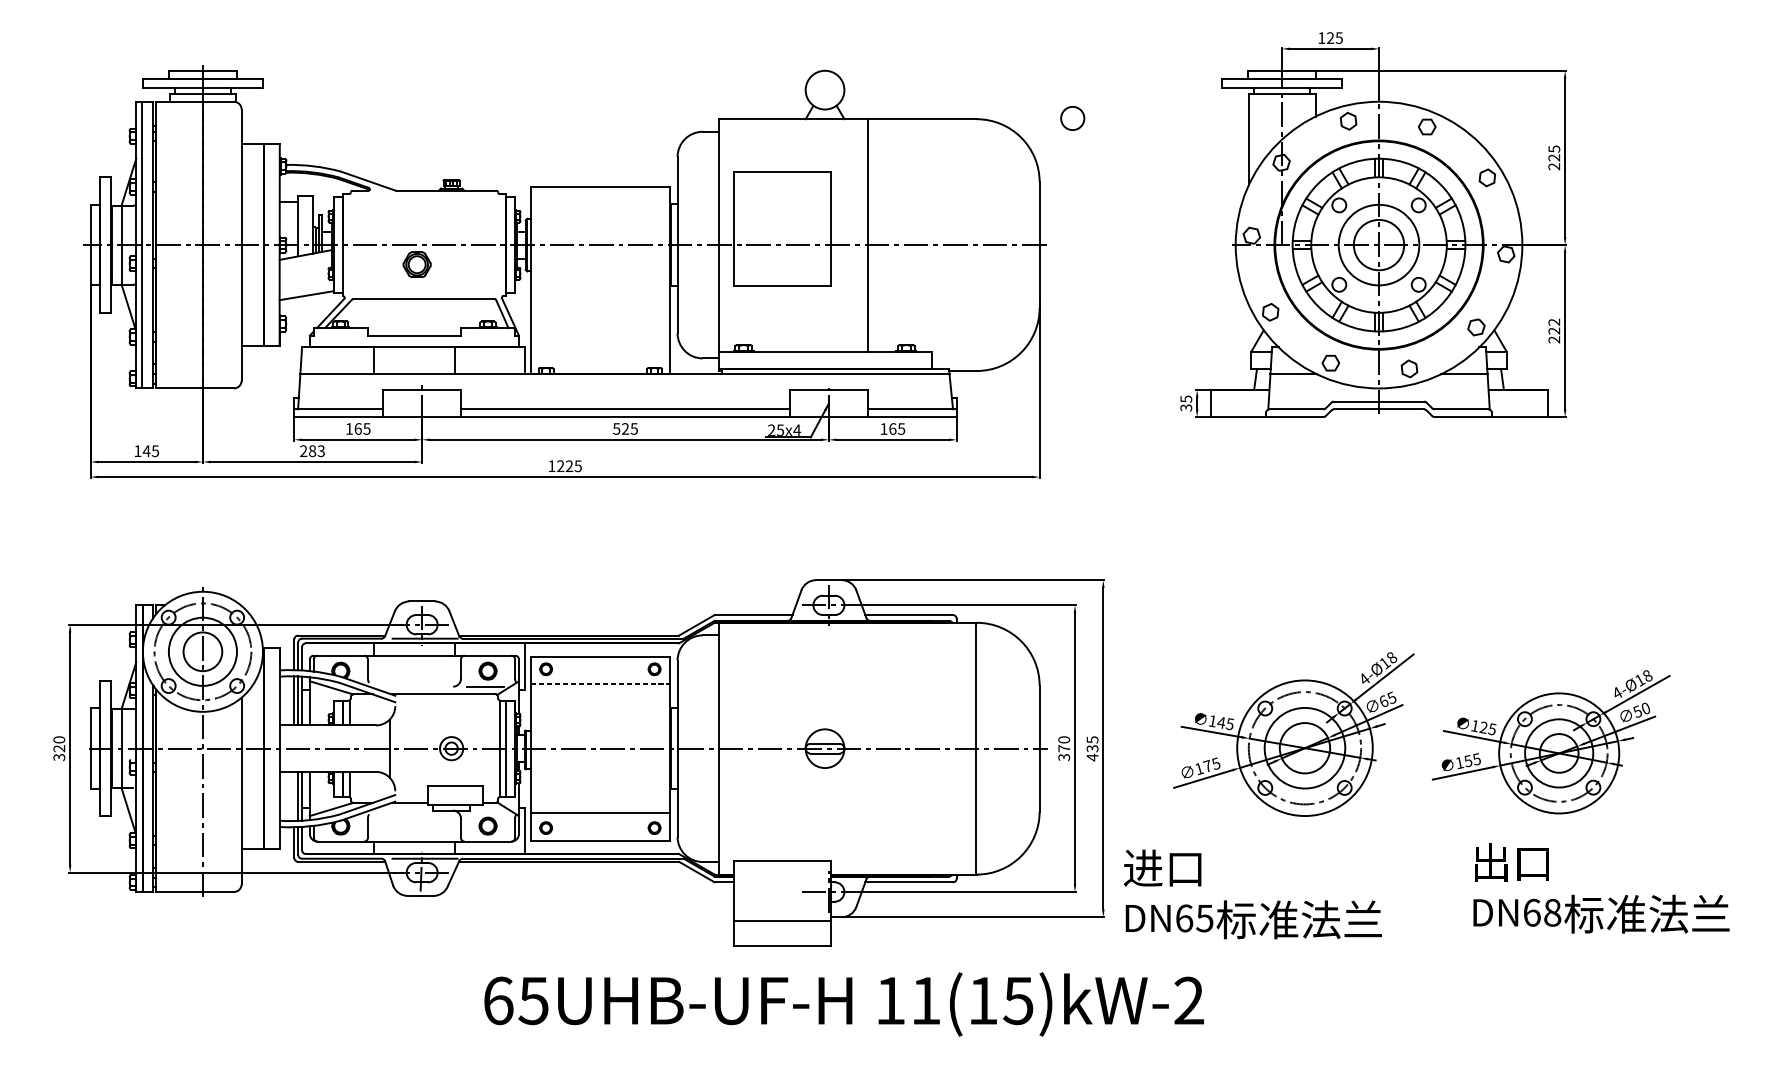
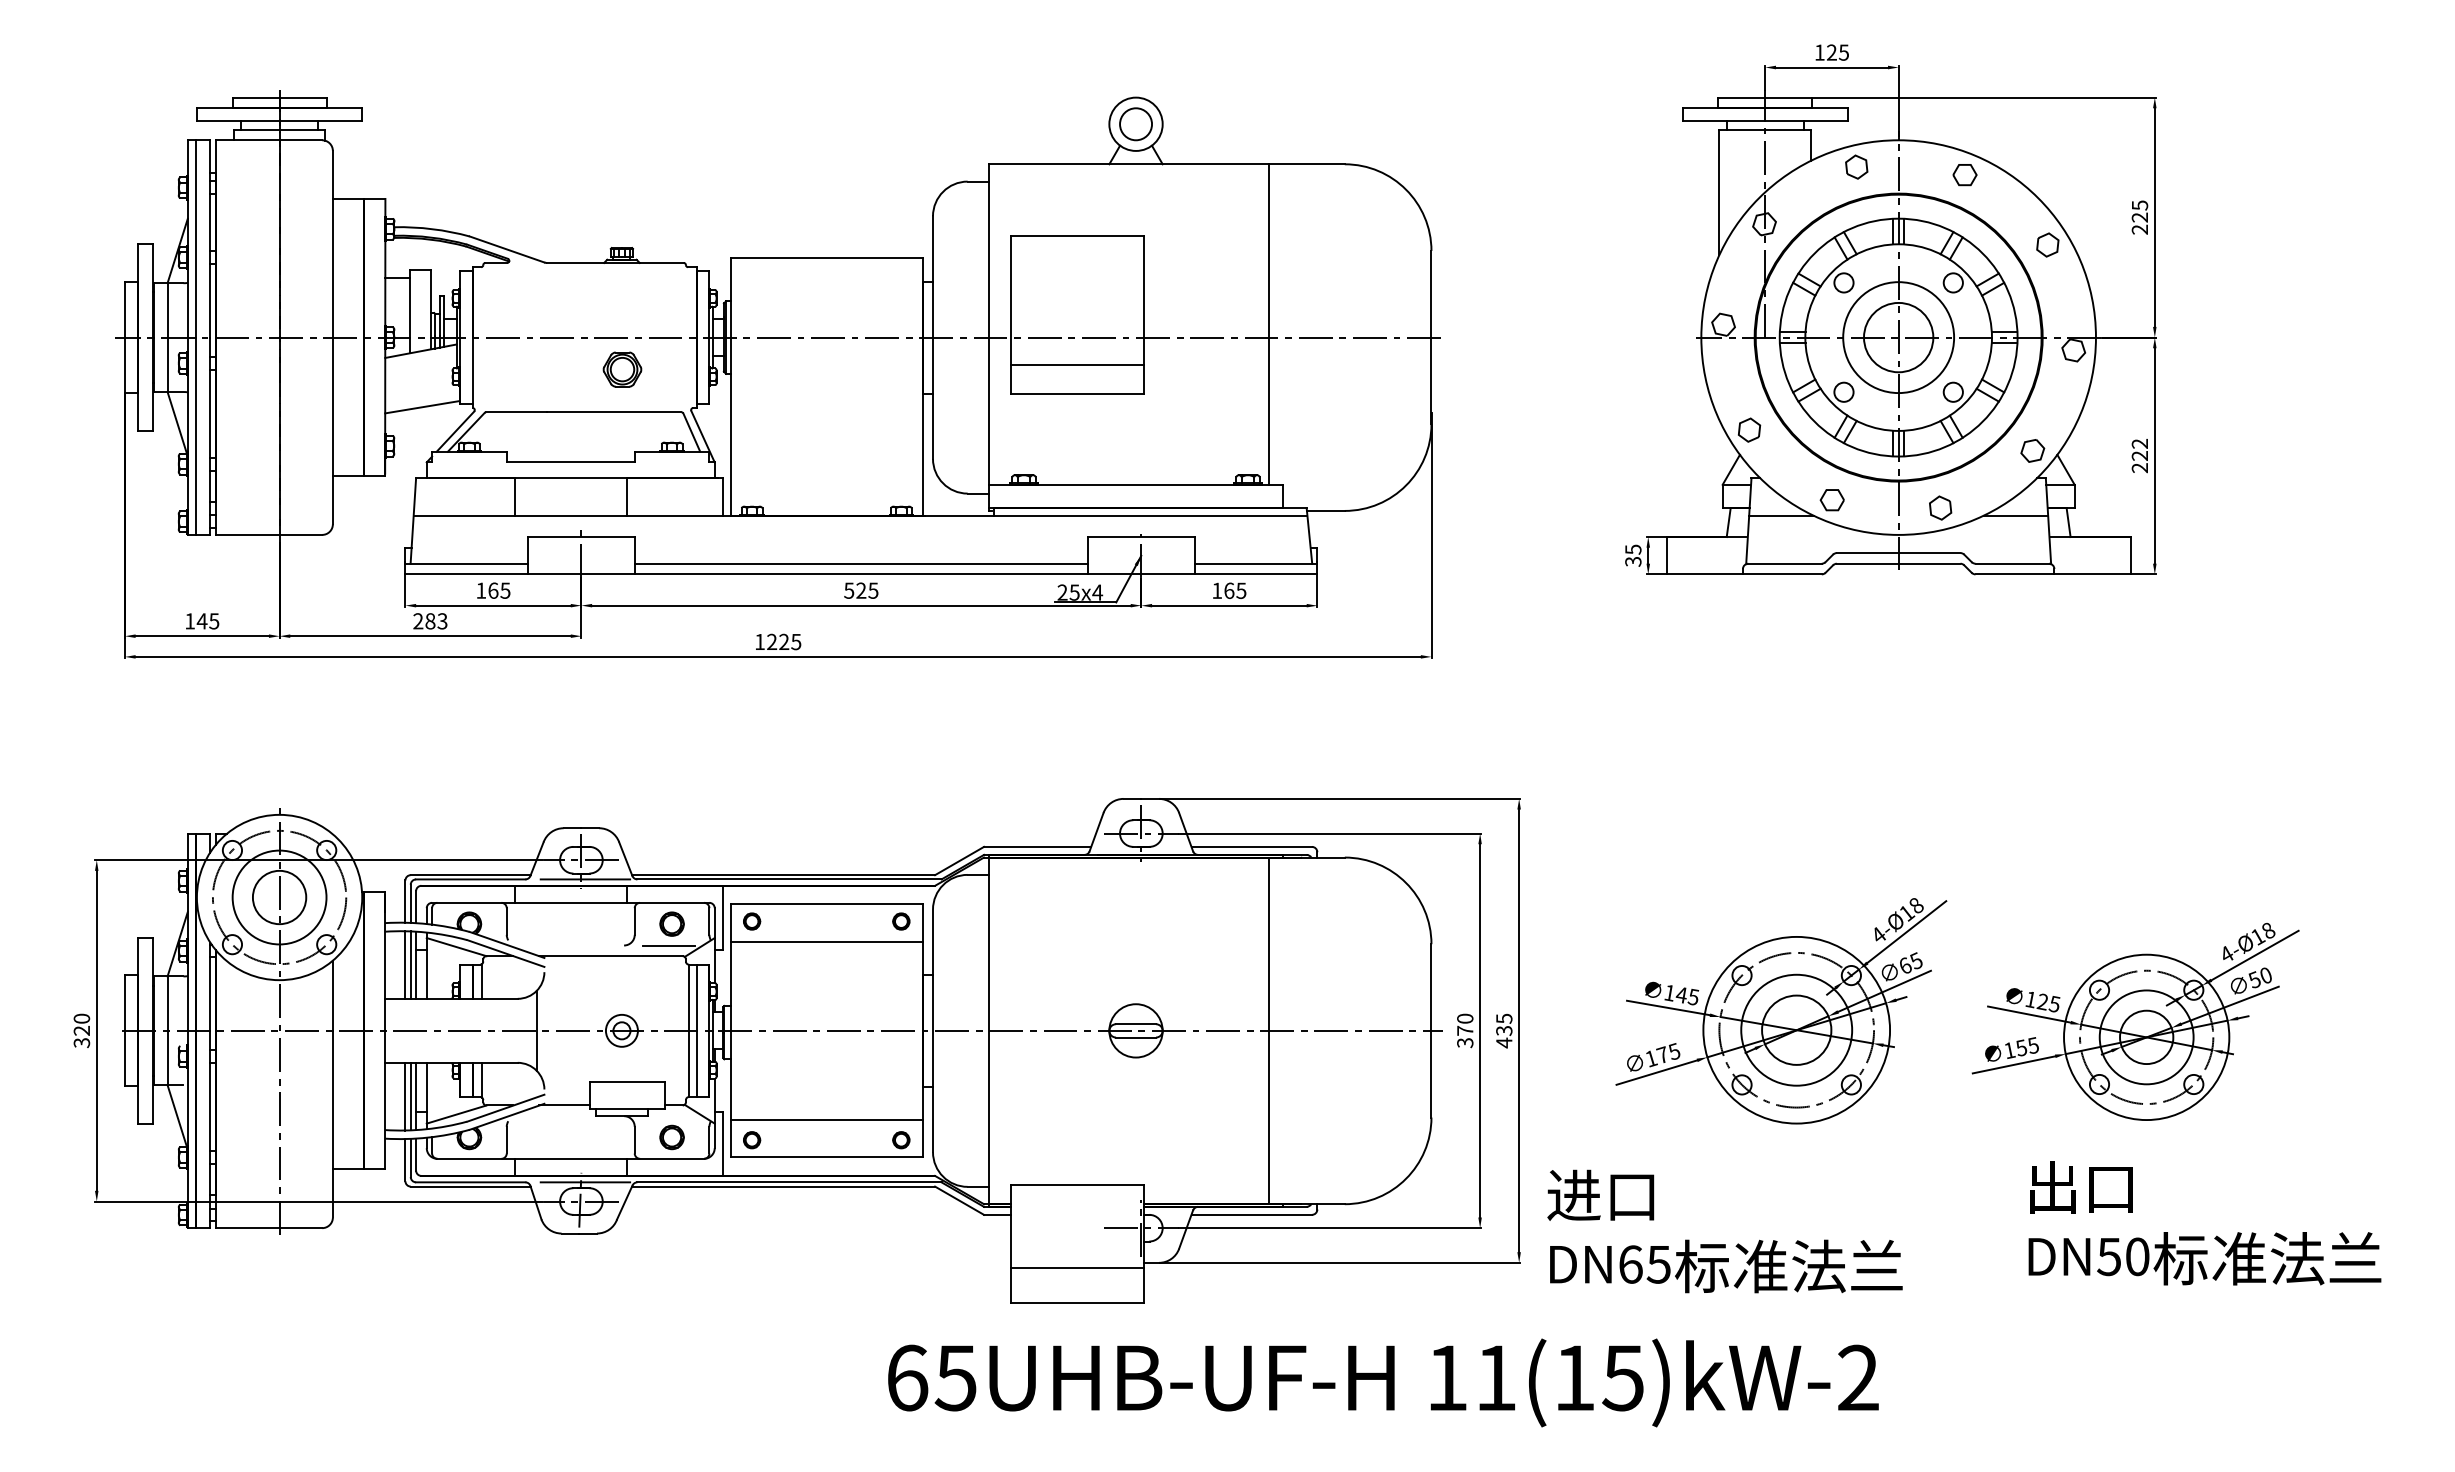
circle: (1072, 118) -> (1135, 124), moved
line: (868, 235) -> (1269, 324), moved
part: (417, 264) -> (622, 369), moved
line: (781, 264) -> (1076, 364), added
line: (600, 683) -> (826, 941), dashed -> solid
line: (976, 748) -> (1269, 1030), moved
line: (294, 796) -> (405, 1096), added
text: (1542, 912) -> (2123, 1256), DN68 -> DN50
text: (844, 1004) -> (1383, 1382), moved

